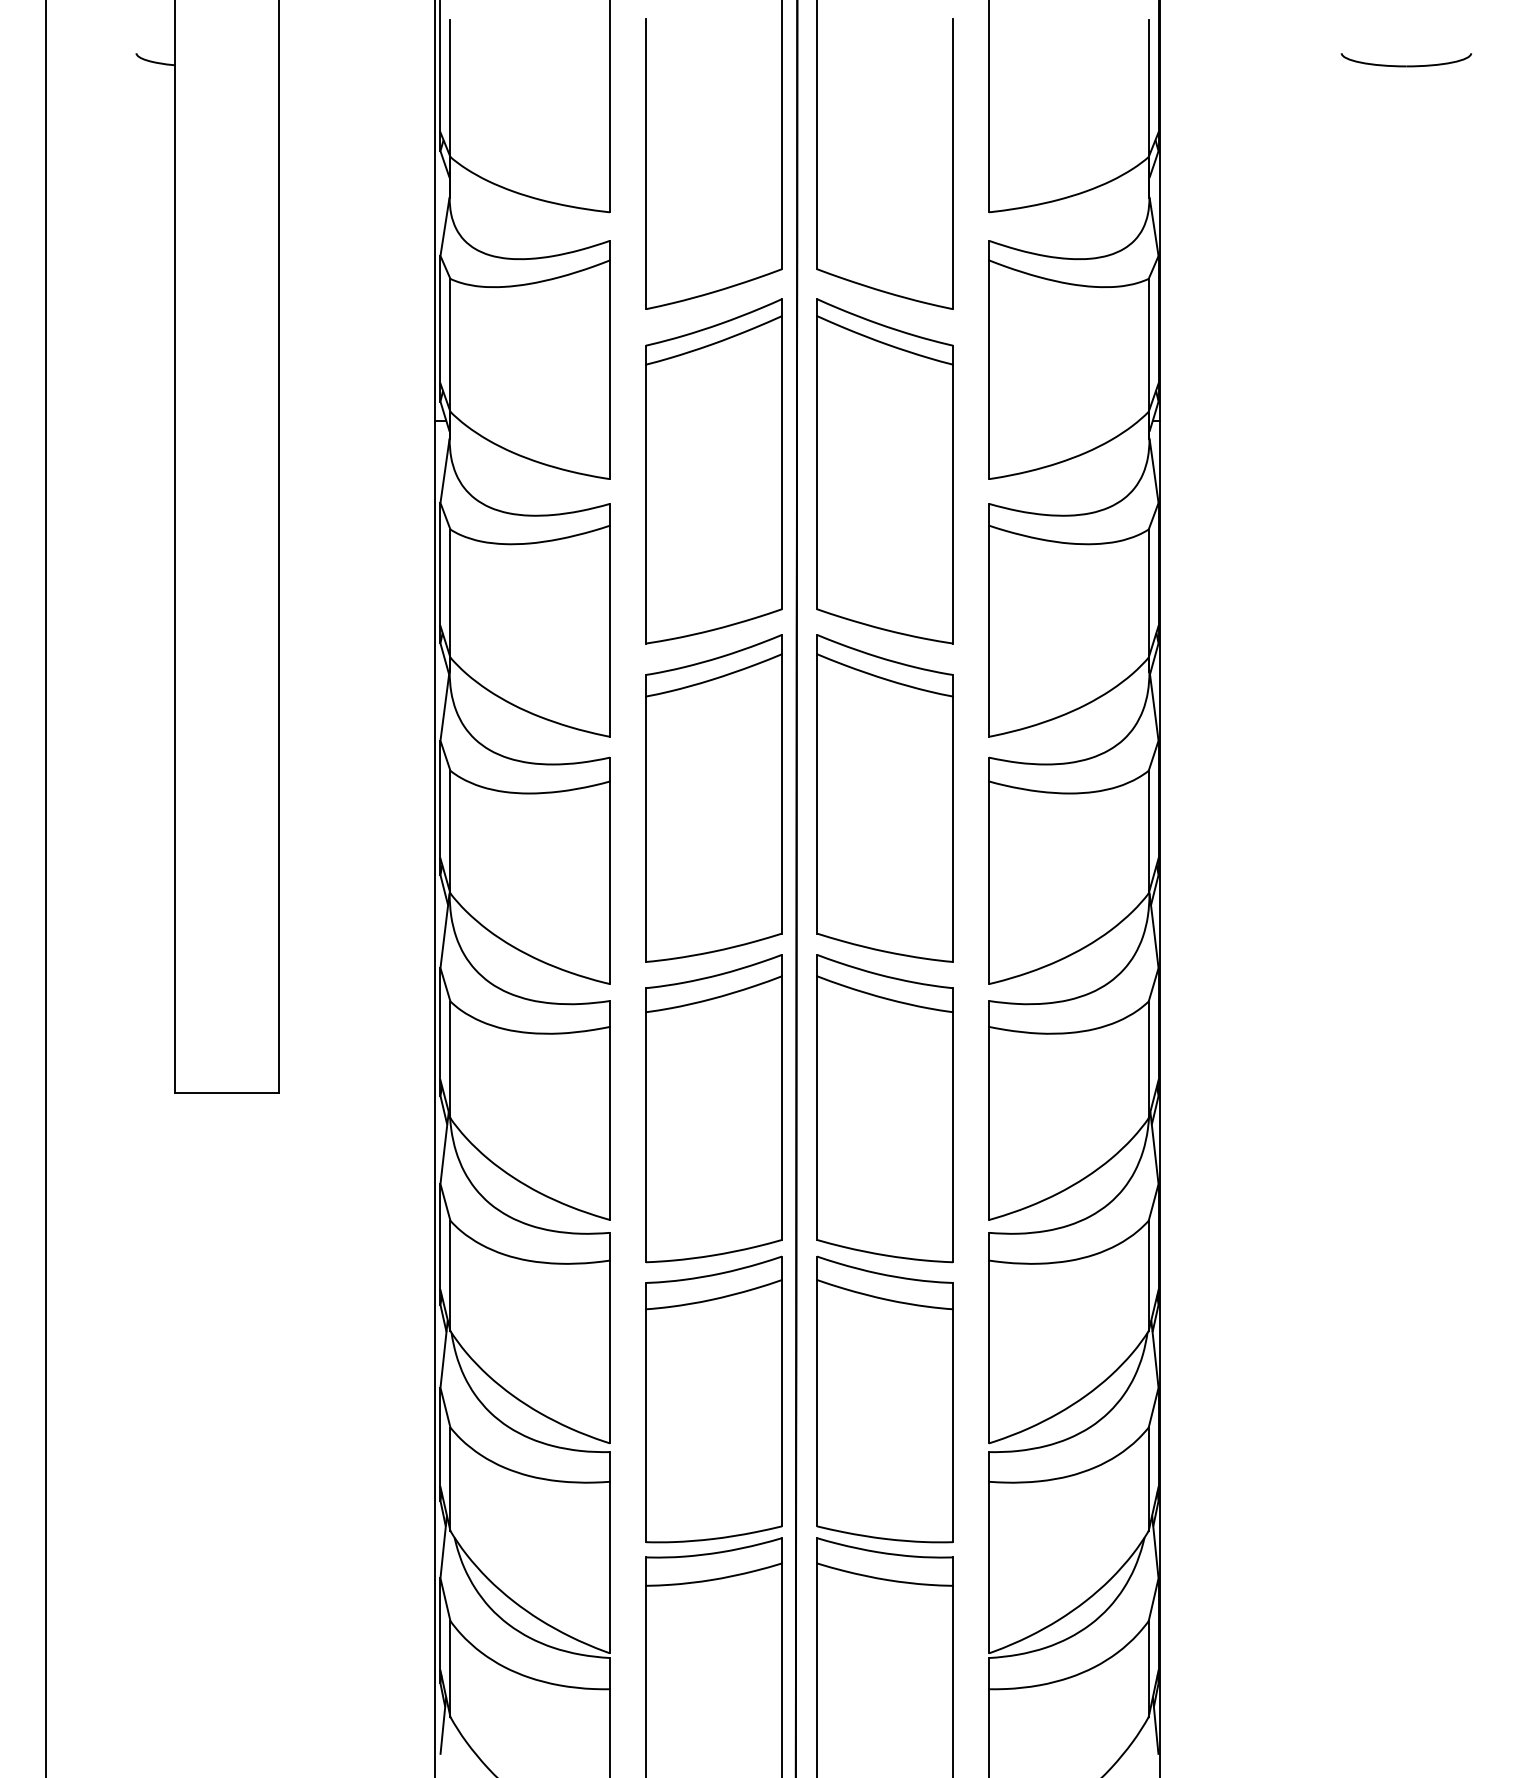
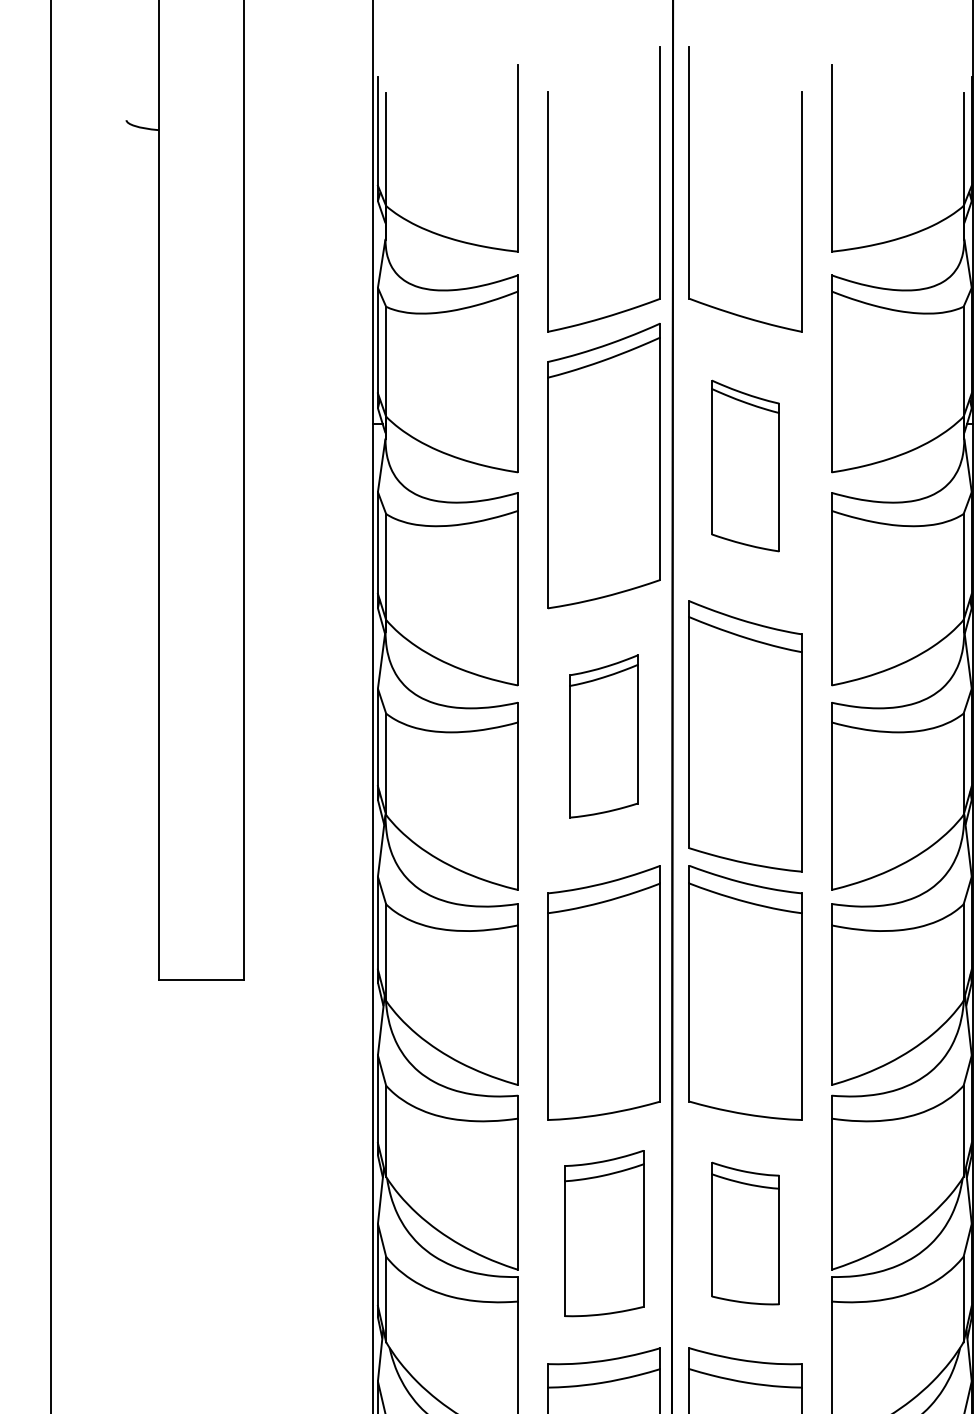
part: (884, 471) -> (745, 466), size x0.6
part: (713, 798) -> (603, 736), size x0.6
part: (713, 1399) -> (603, 1233), size x0.7
part: (884, 1399) -> (745, 1233), size x0.6

